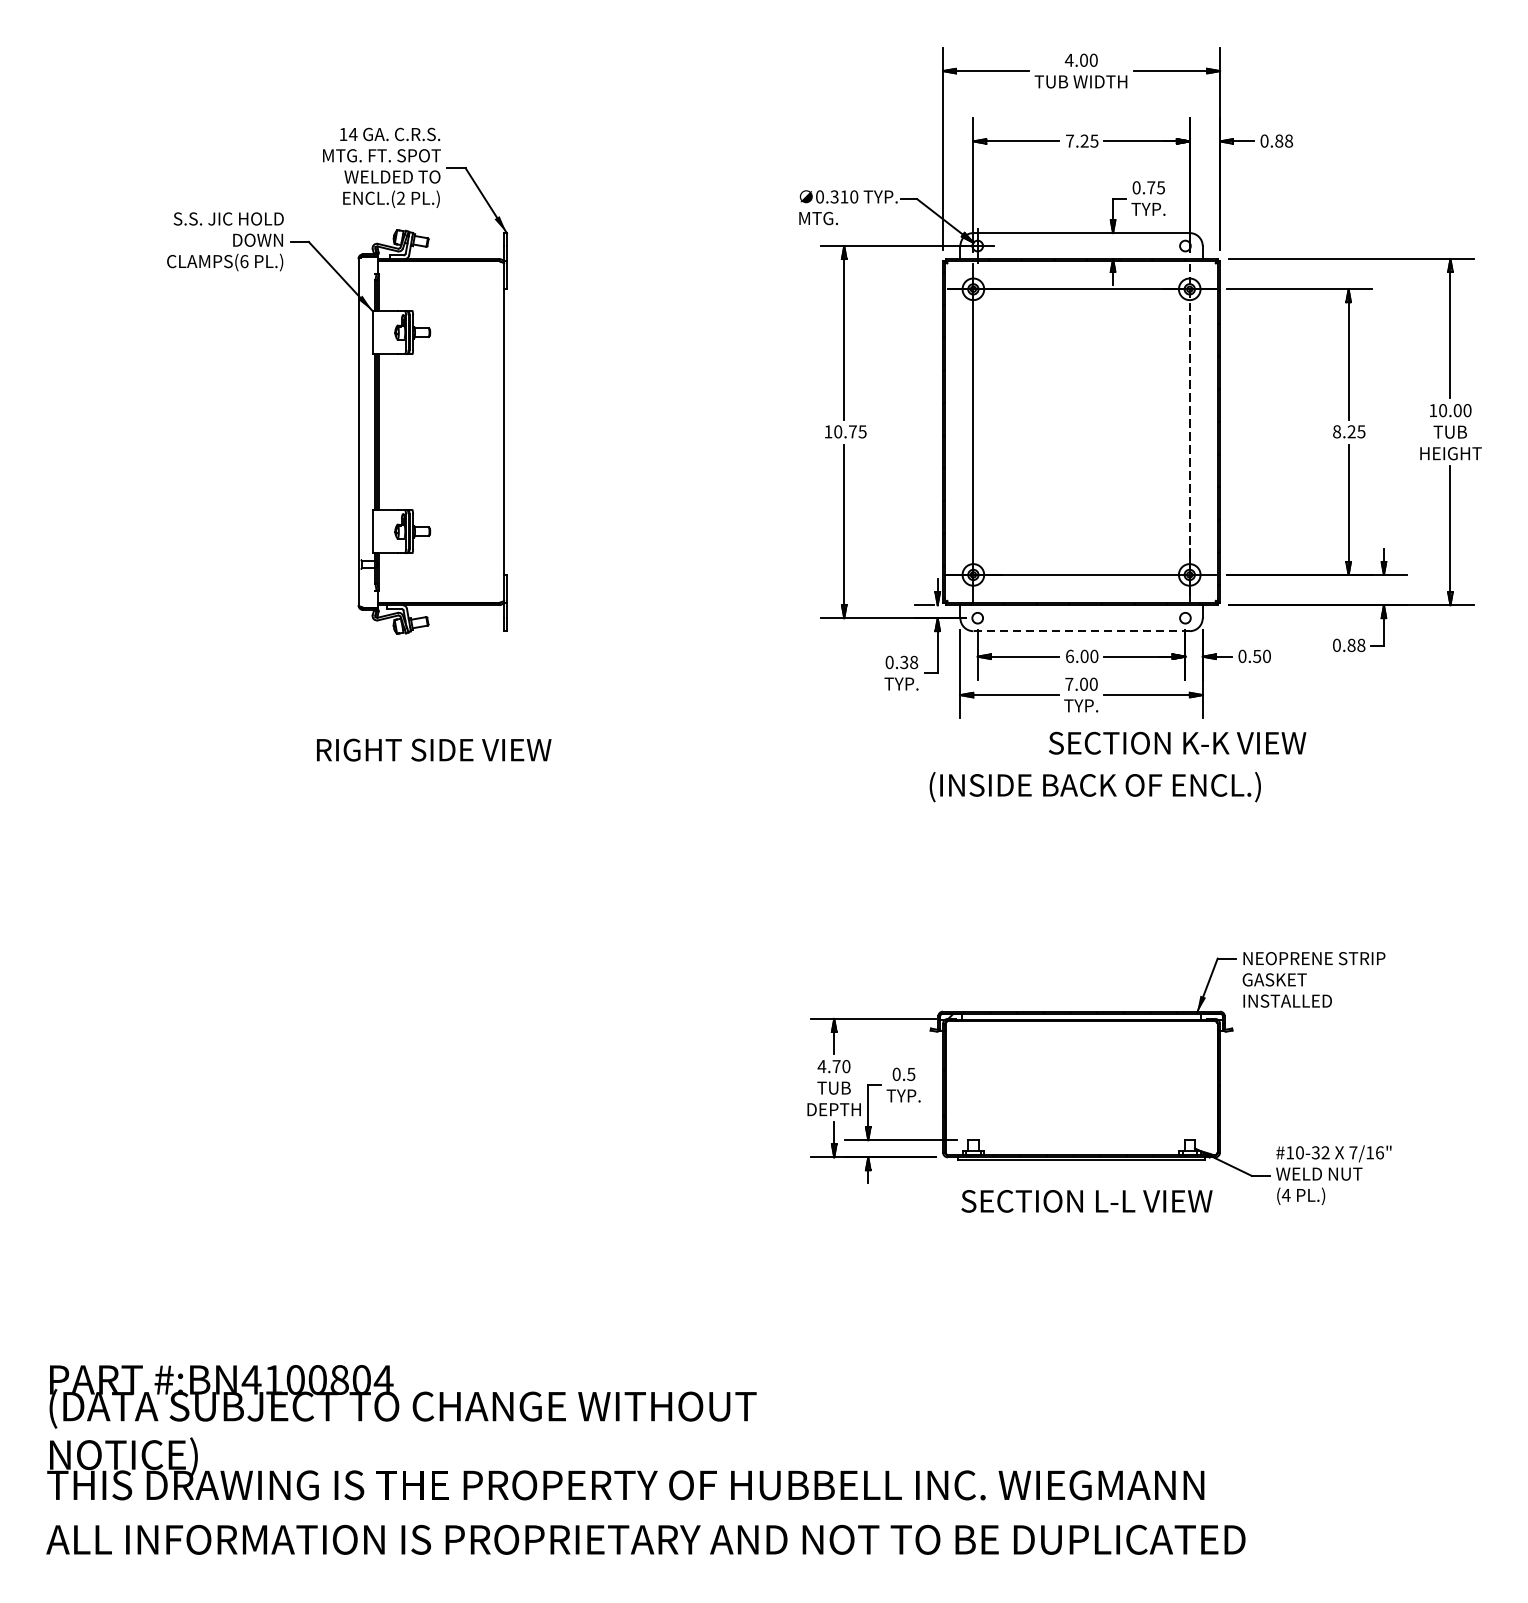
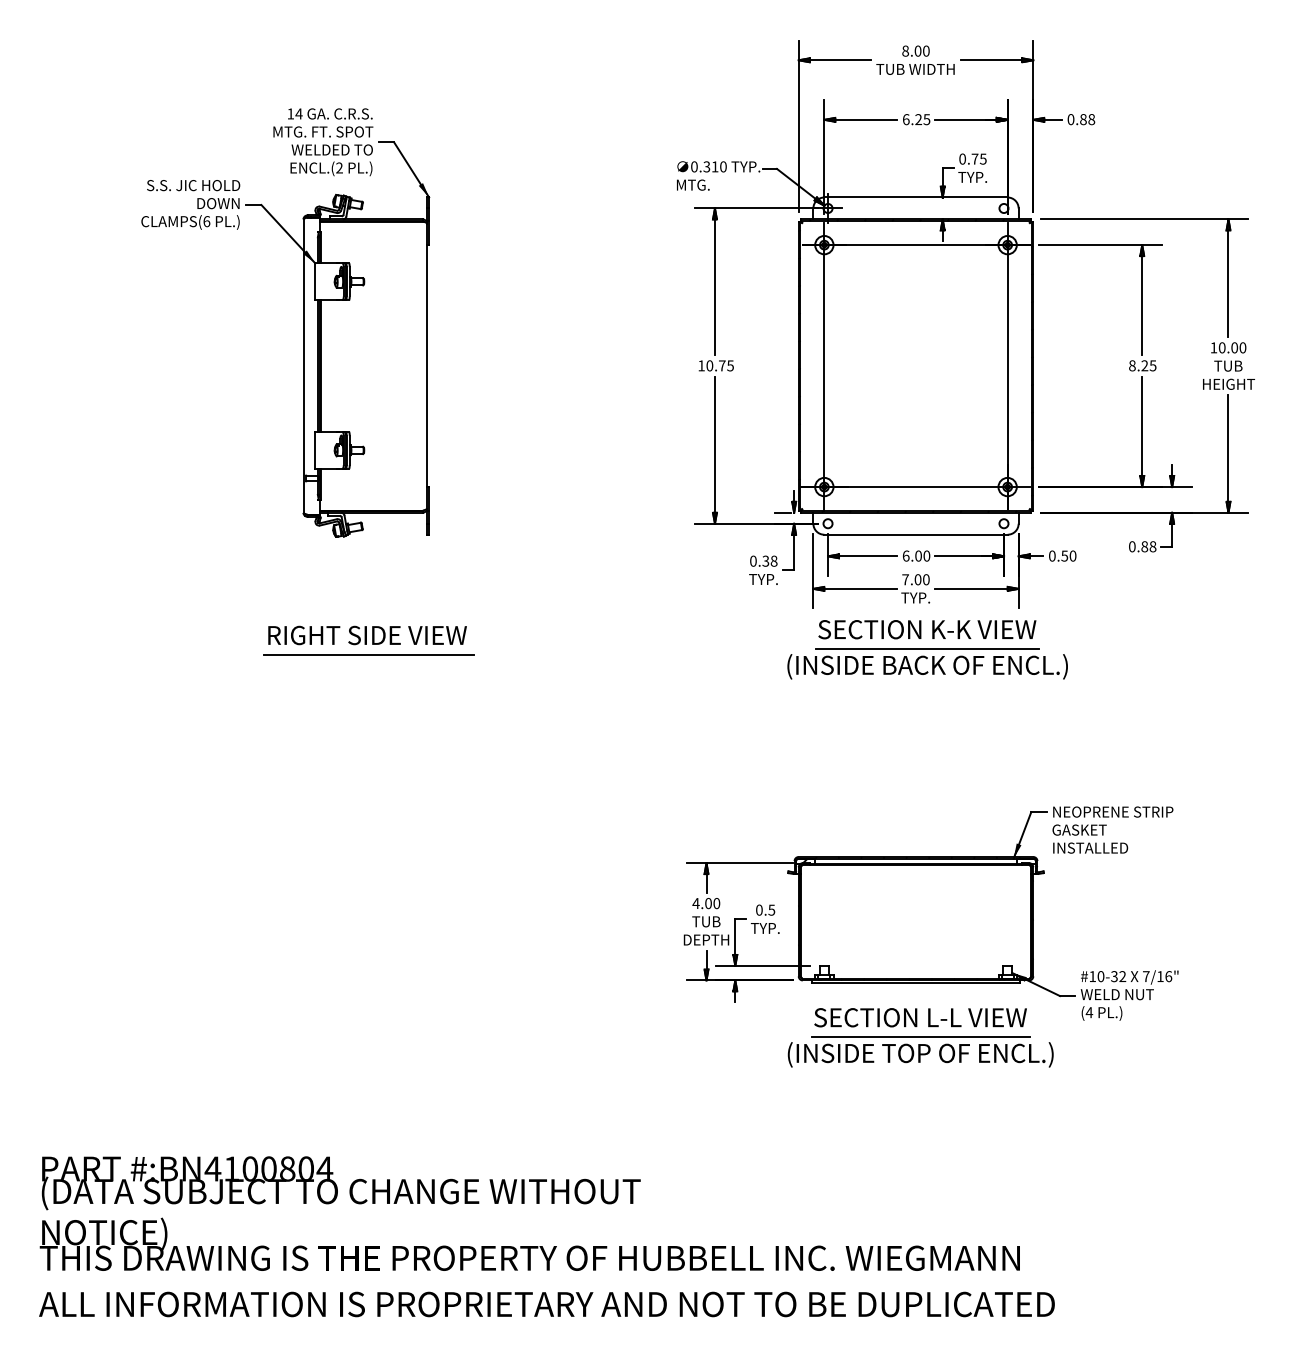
text: (1069, 59) -> (905, 50), 4.00 -> 8.00
text: (1069, 141) -> (905, 119), 7.25 -> 6.25
line: (1189, 432) -> (1007, 366), dashed -> solid
line: (1082, 630) -> (916, 534), dashed -> solid
text: (1177, 743) -> (927, 629), moved
line: (1095, 765) -> (927, 648), added
line: (435, 772) -> (368, 654), added
text: (836, 1066) -> (708, 903), 4.70 -> 4.00
part: (1086, 1241) -> (920, 1051), added

